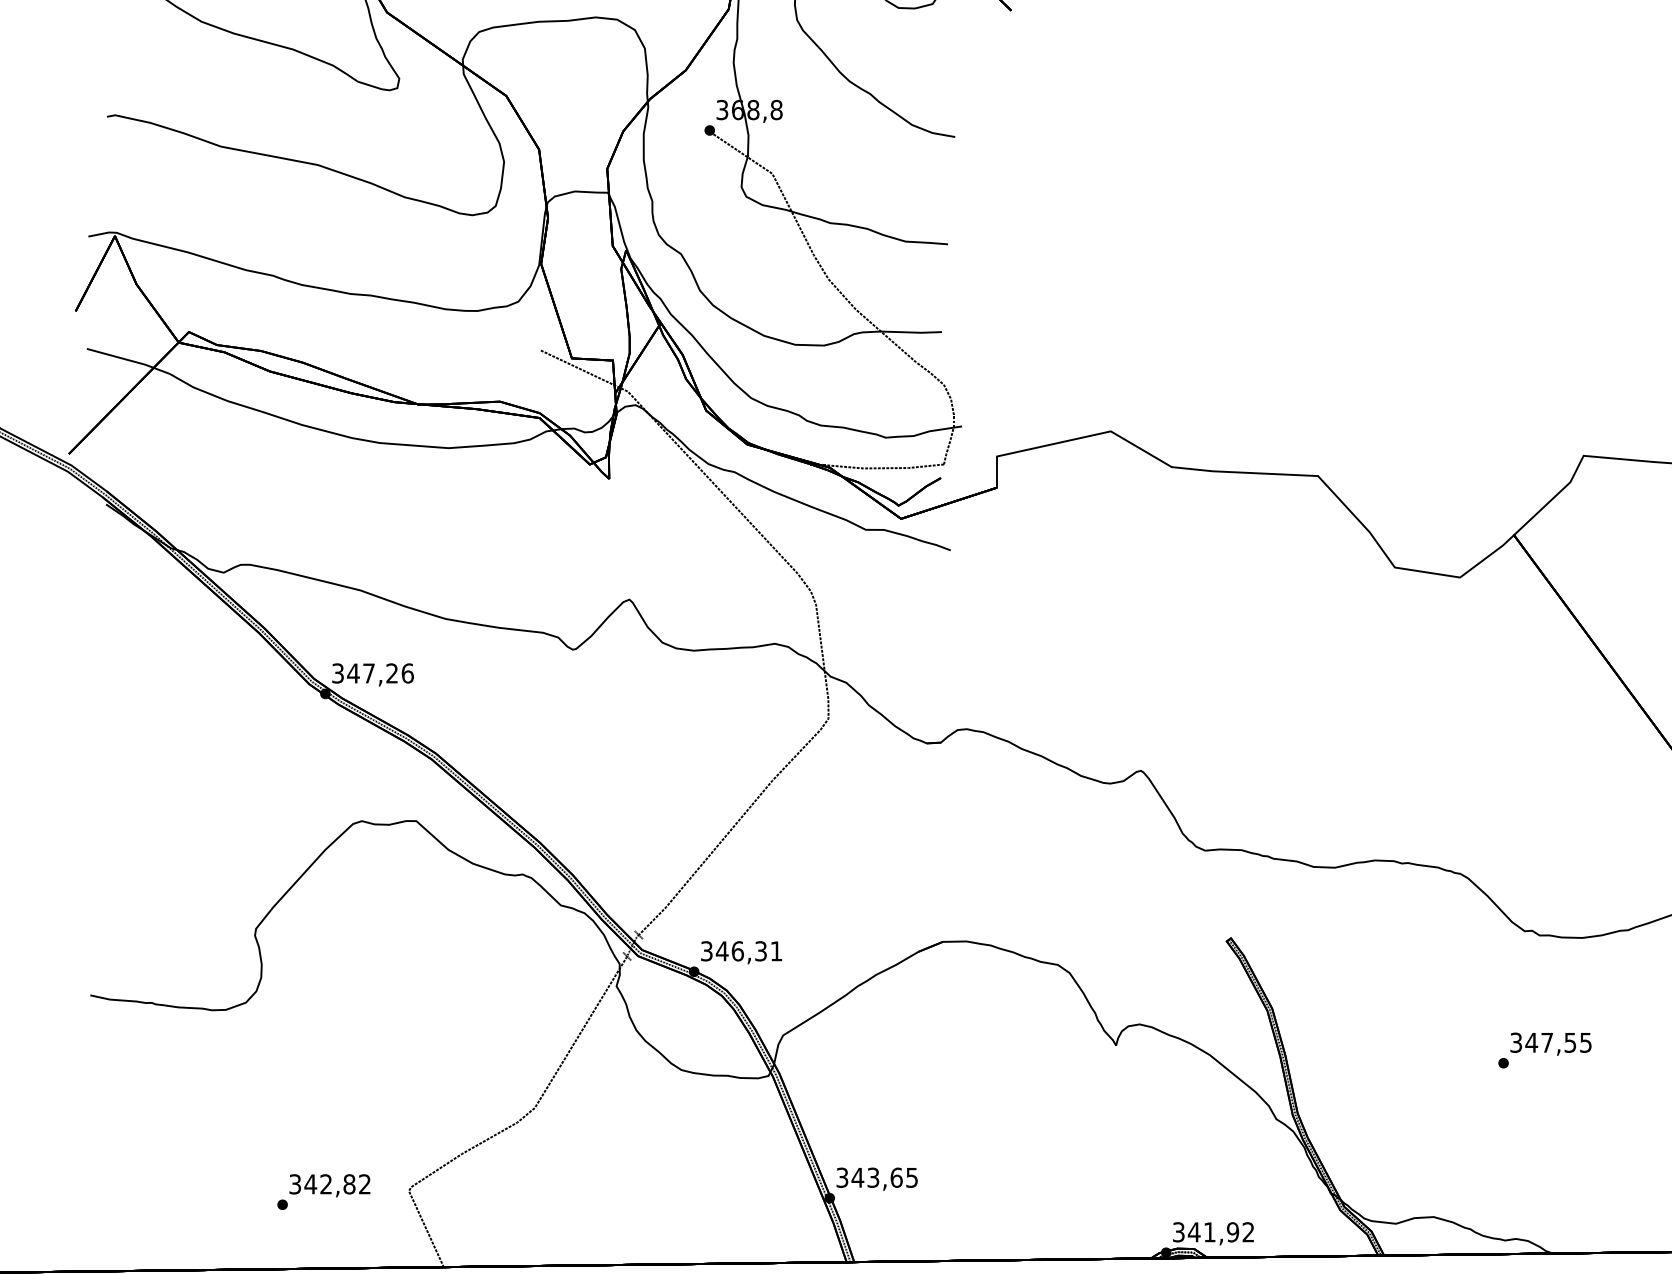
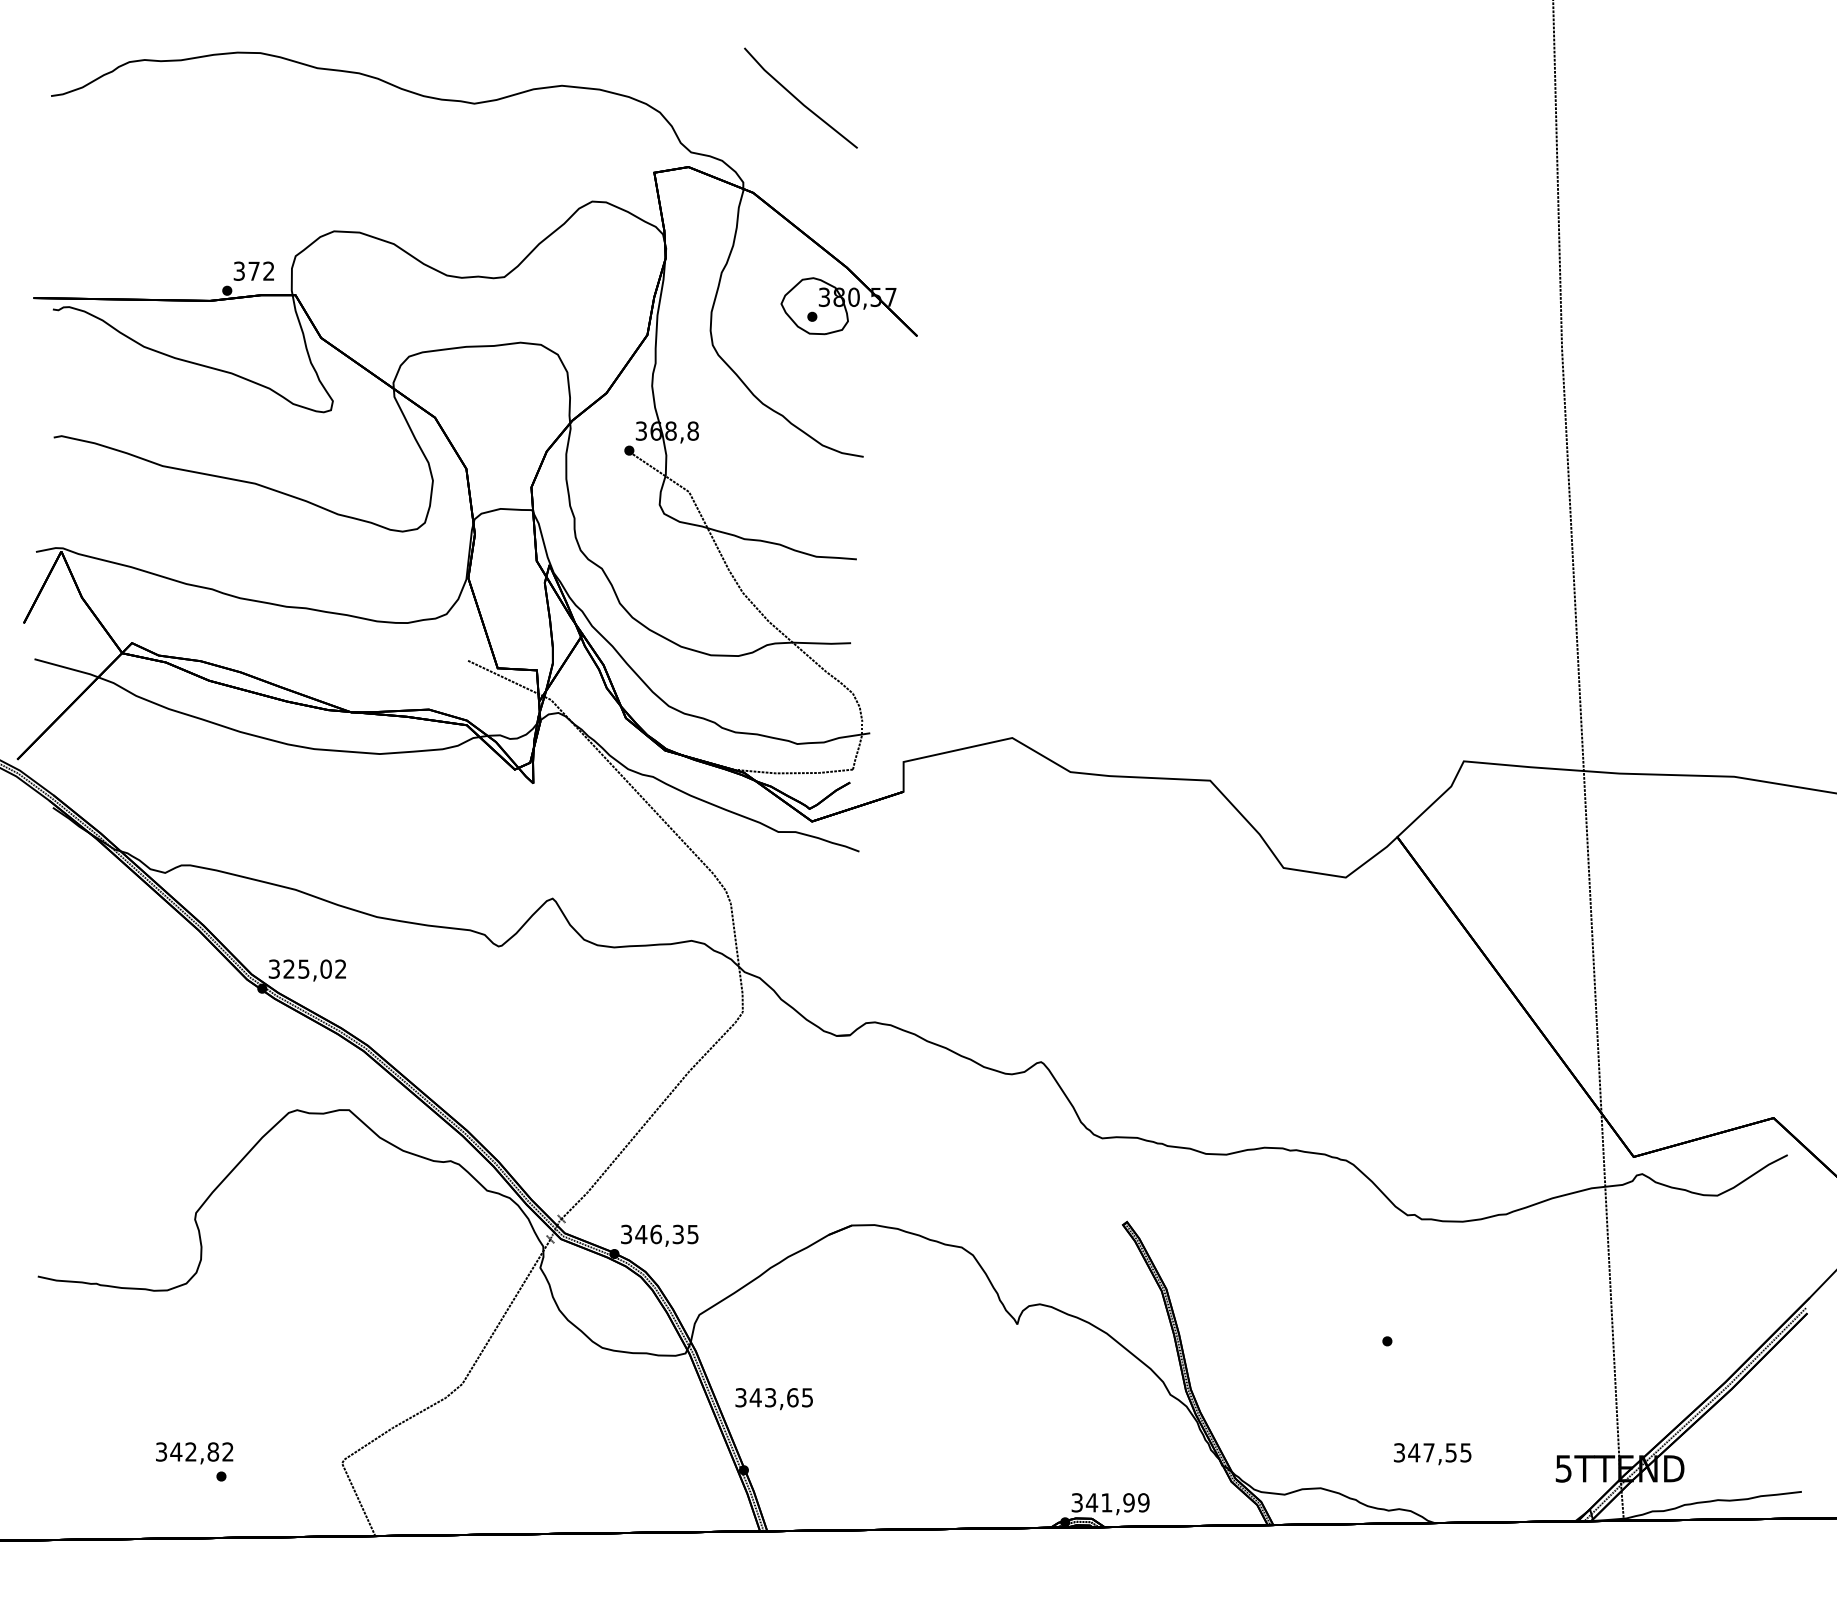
text: (380, 672) -> (314, 968), 347,26 -> 325,02
text: (775, 951) -> (692, 1234), 346,31 -> 346,35
text: (1550, 1044) -> (1432, 1454), moved
text: (876, 1179) -> (773, 1399), moved
text: (329, 1185) -> (194, 1453), moved
text: (1248, 1231) -> (1143, 1502), 341,92 -> 341,99

